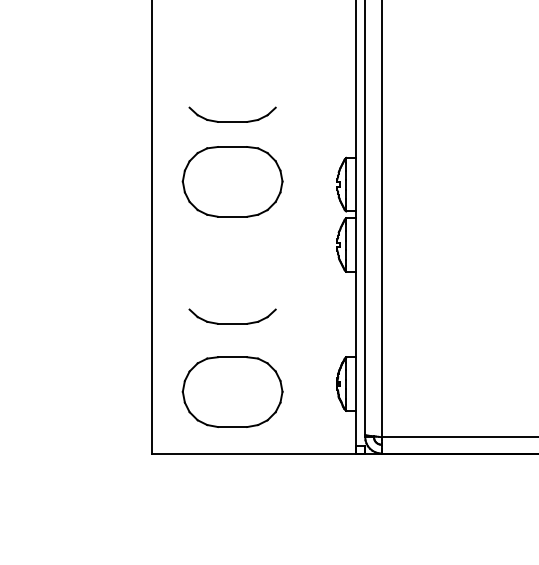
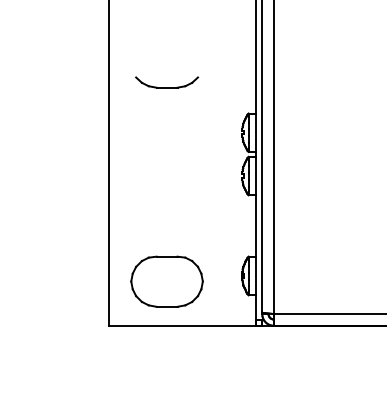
part: (231, 181) -> (166, 130), removed
part: (233, 316) -> (167, 227), removed

